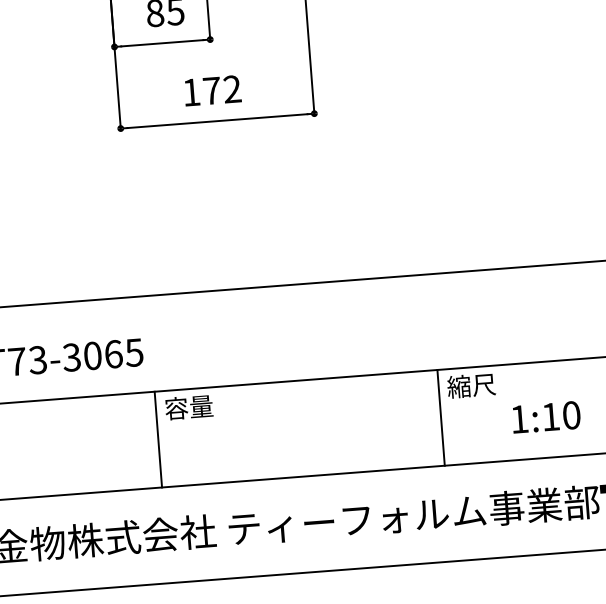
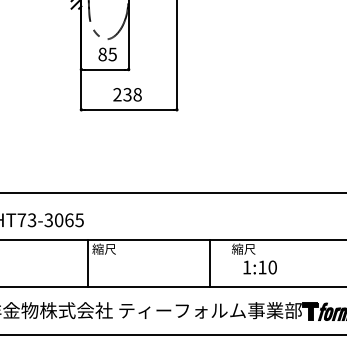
text: (211, 90) -> (127, 94), 172 -> 238
text: (187, 406) -> (103, 248), 容量 -> 縮尺
line: (440, 417) -> (209, 263), moved
text: (544, 417) -> (259, 267), moved

